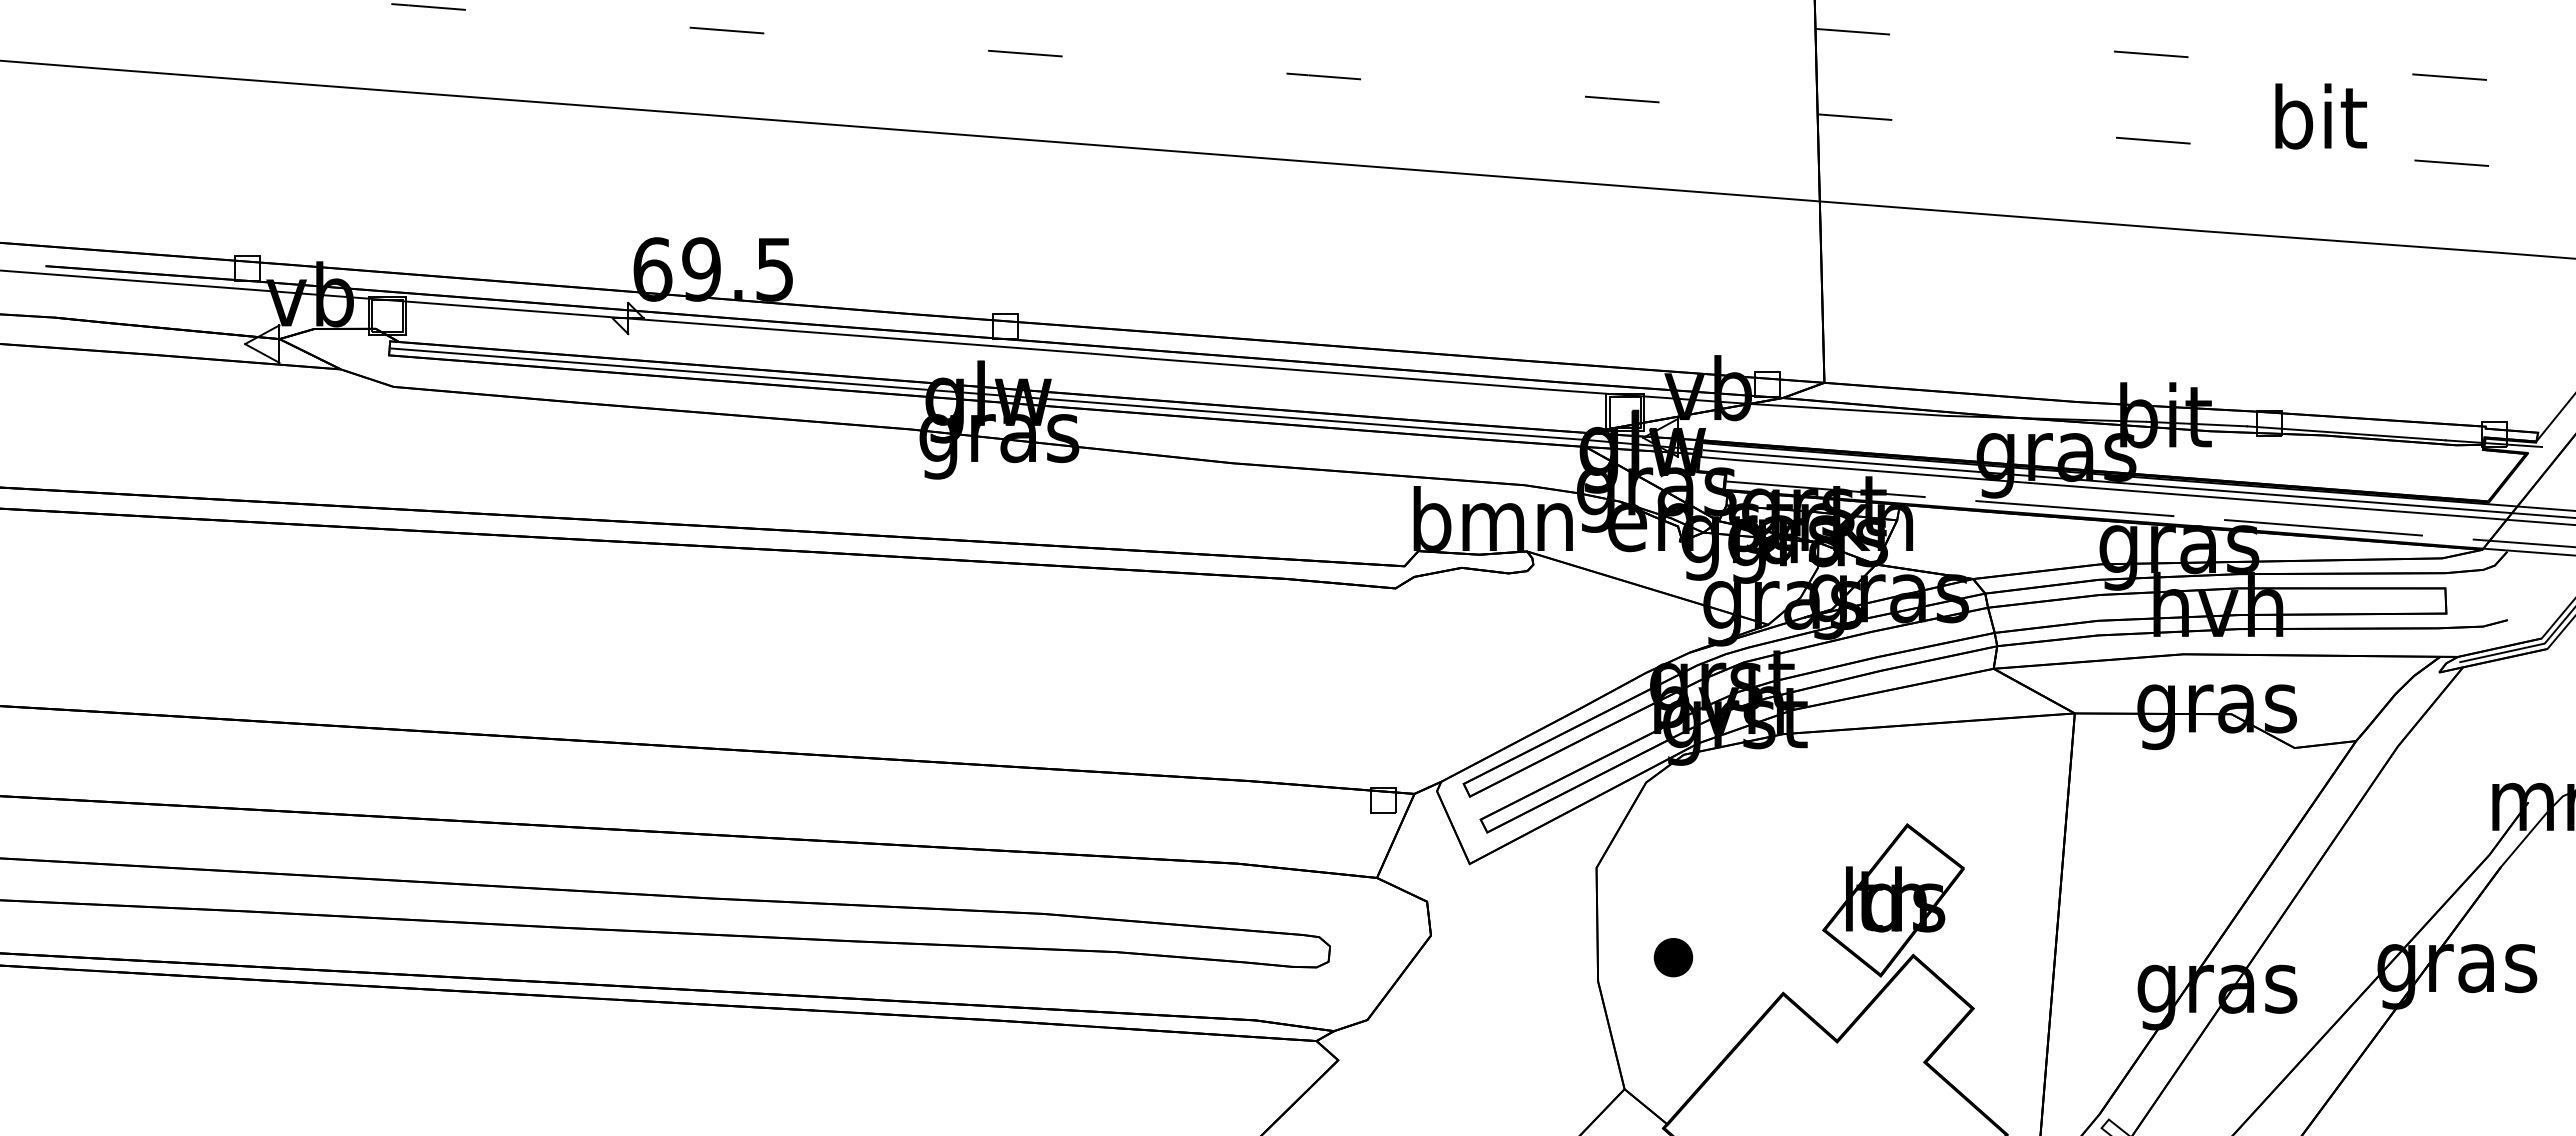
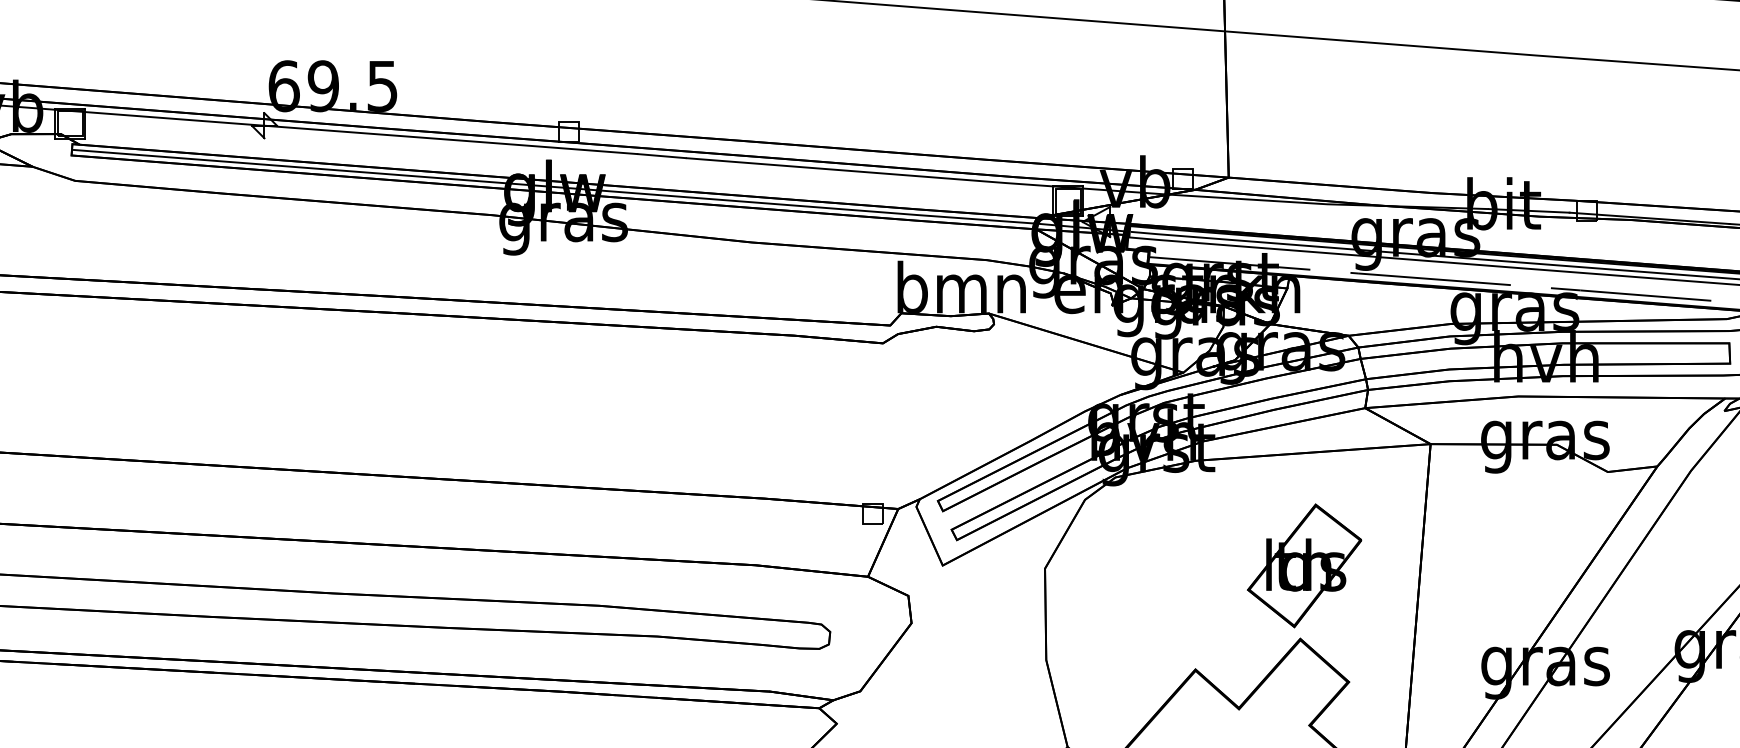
part: (1893, 900) -> (1304, 565), moved
part: (1673, 957) -> (1107, 640), removed

